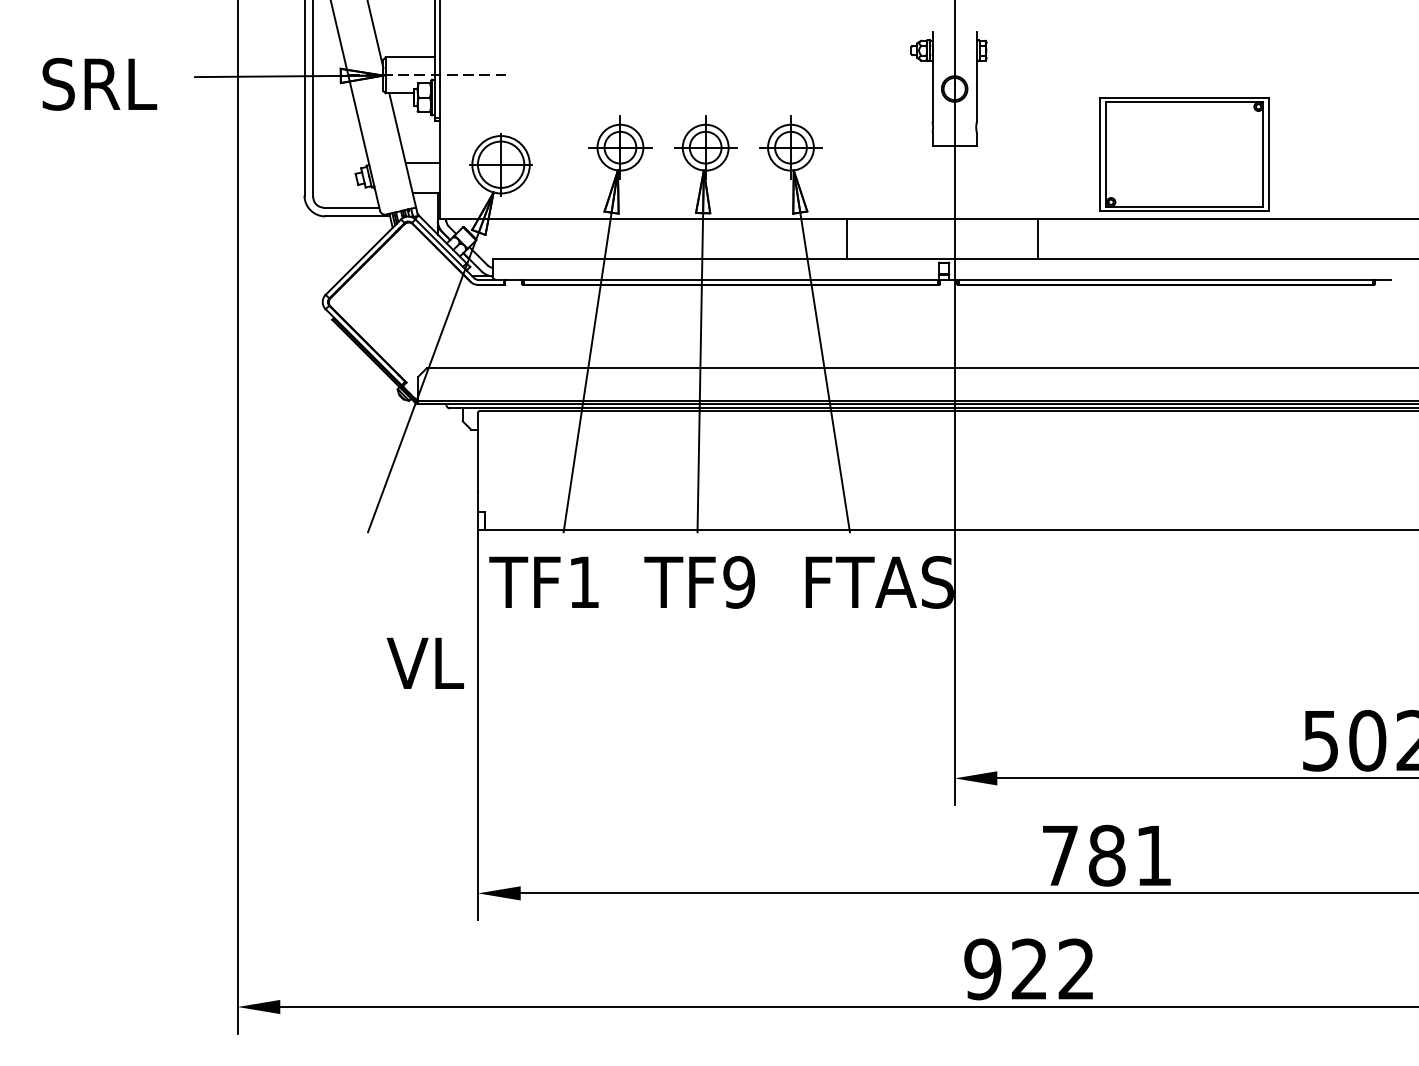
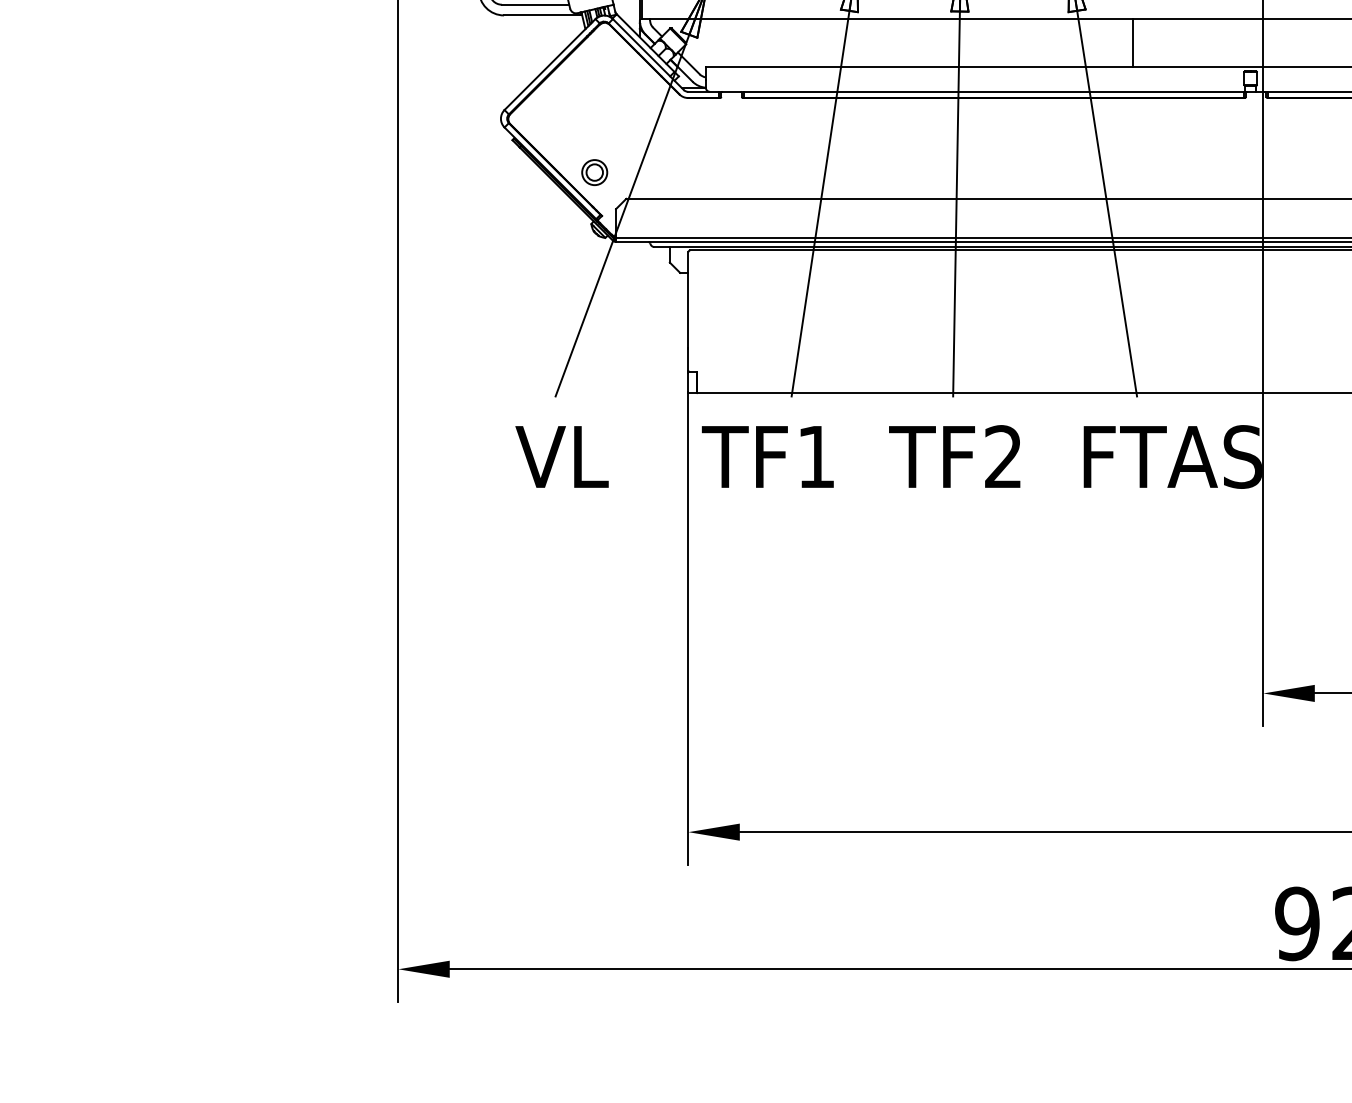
part: (400, 346) -> (594, 172), added
text: (738, 582) -> (1002, 457), TF9 -> TF2
text: (424, 662) -> (561, 455), moved

